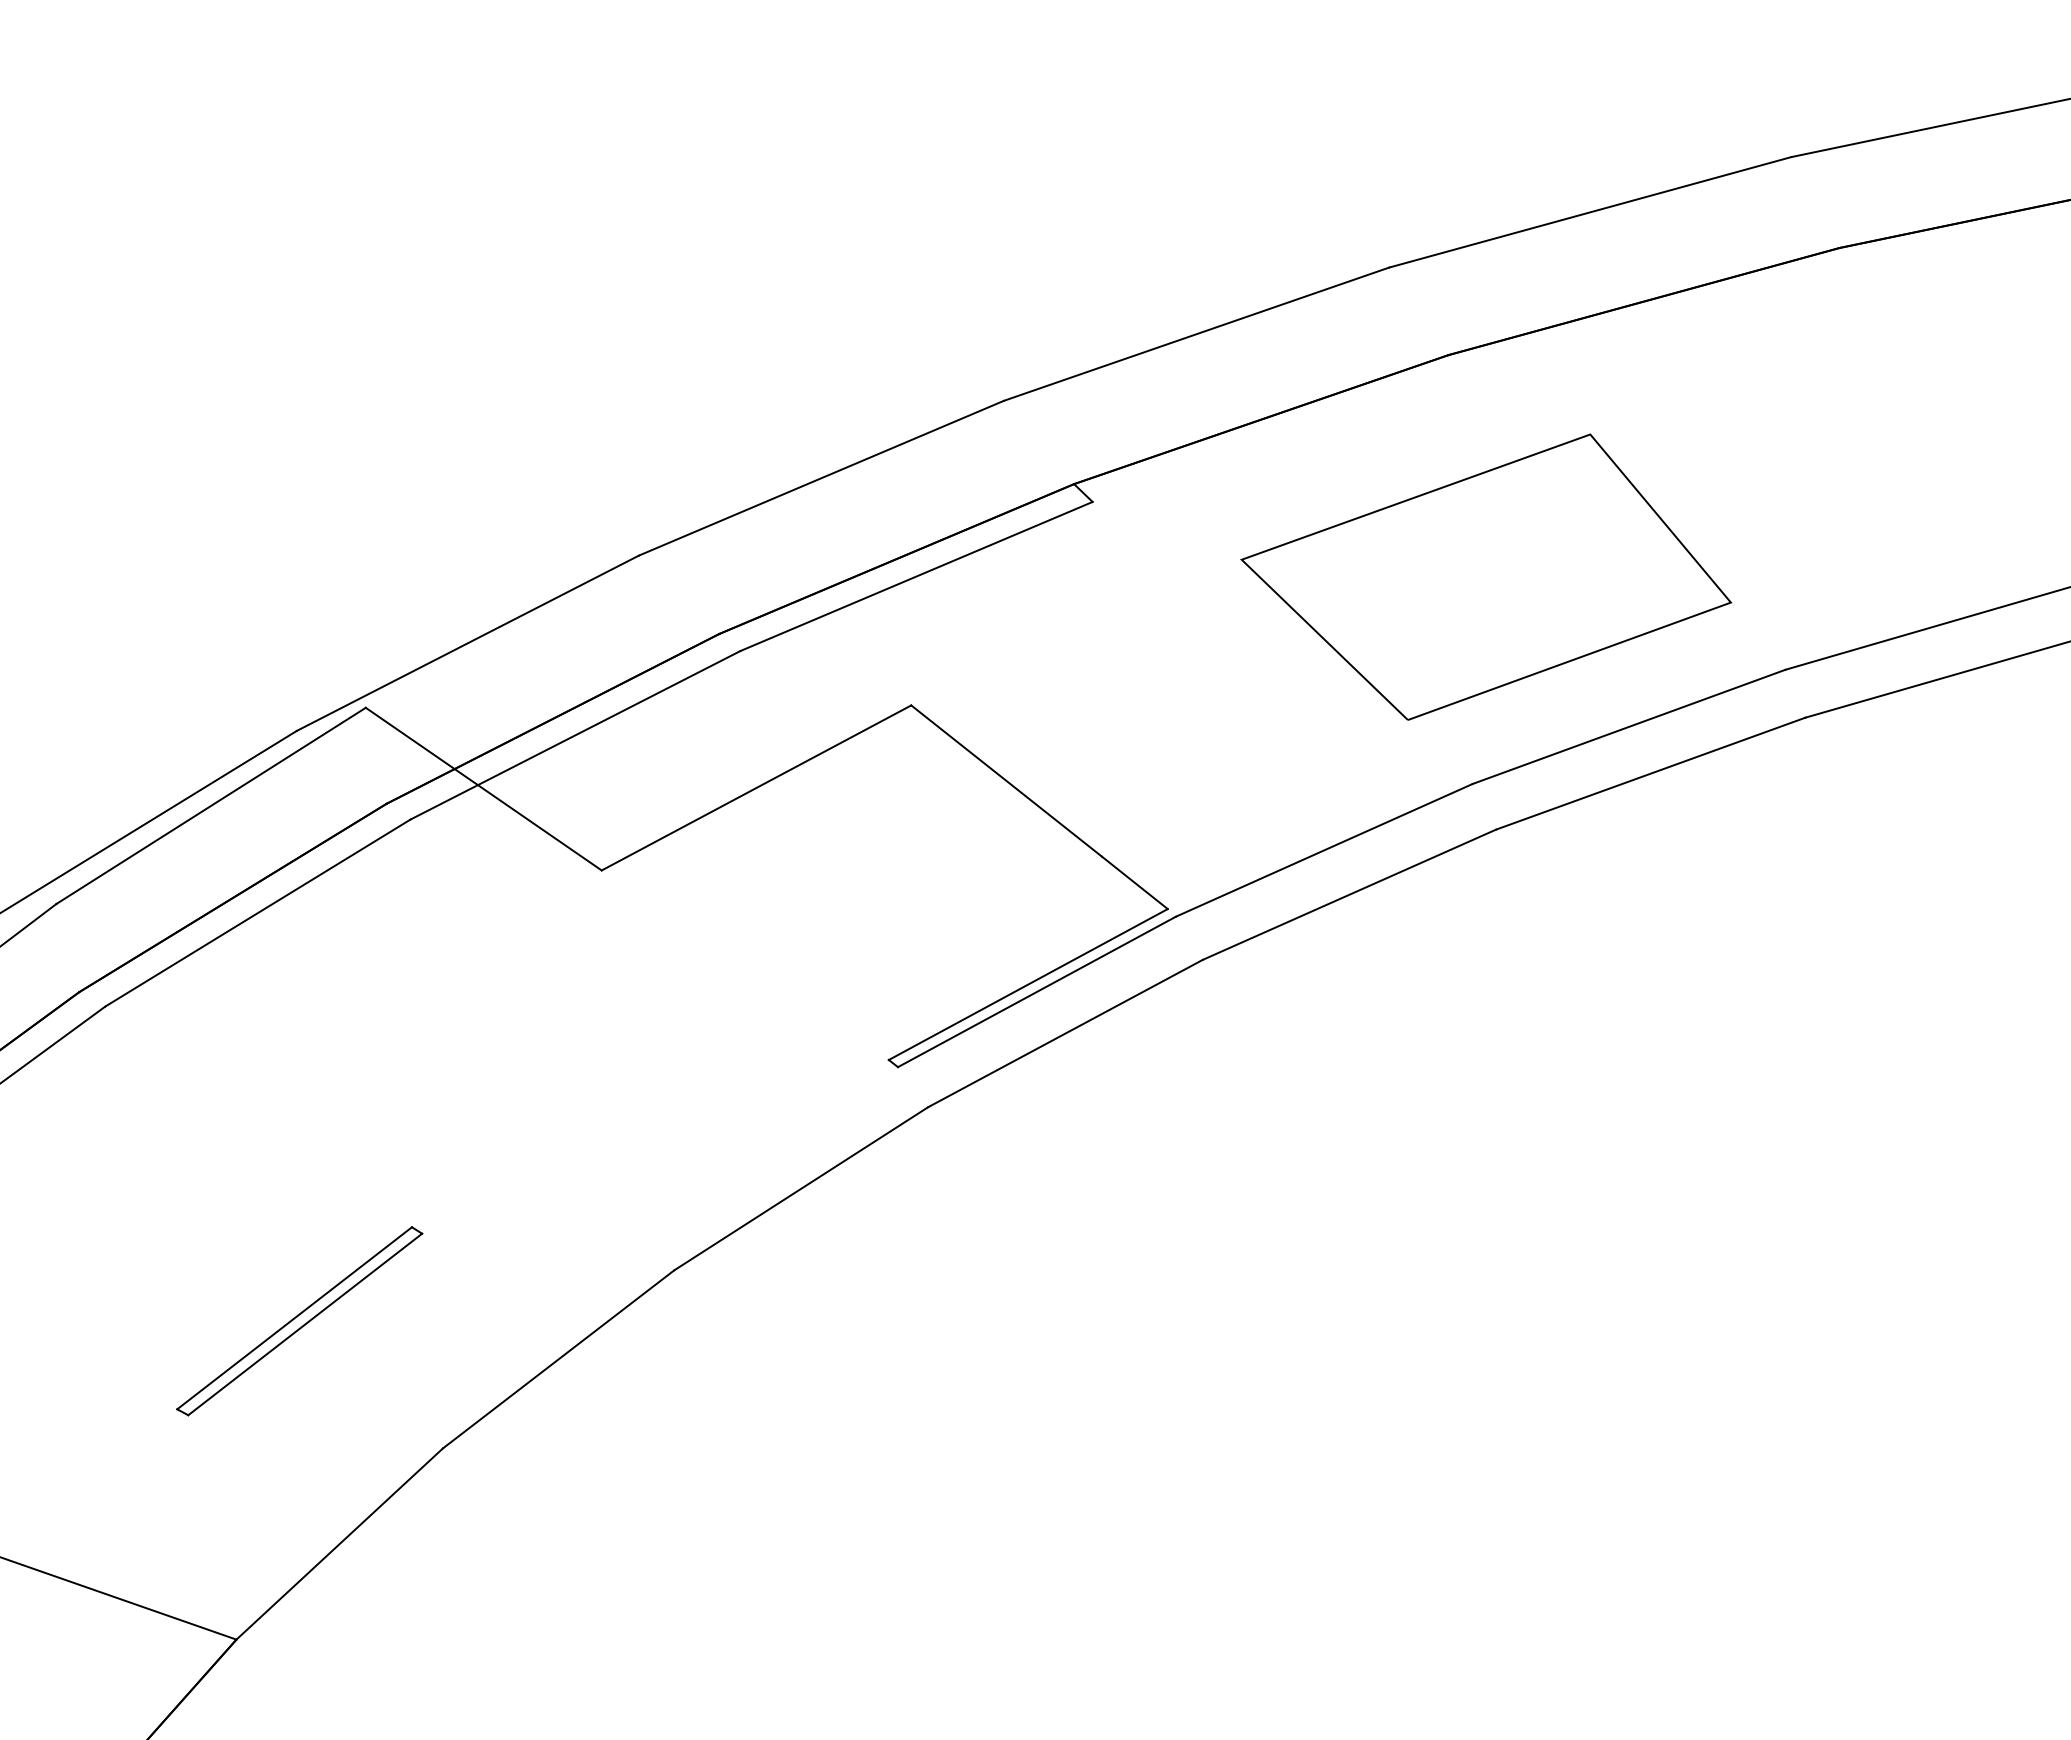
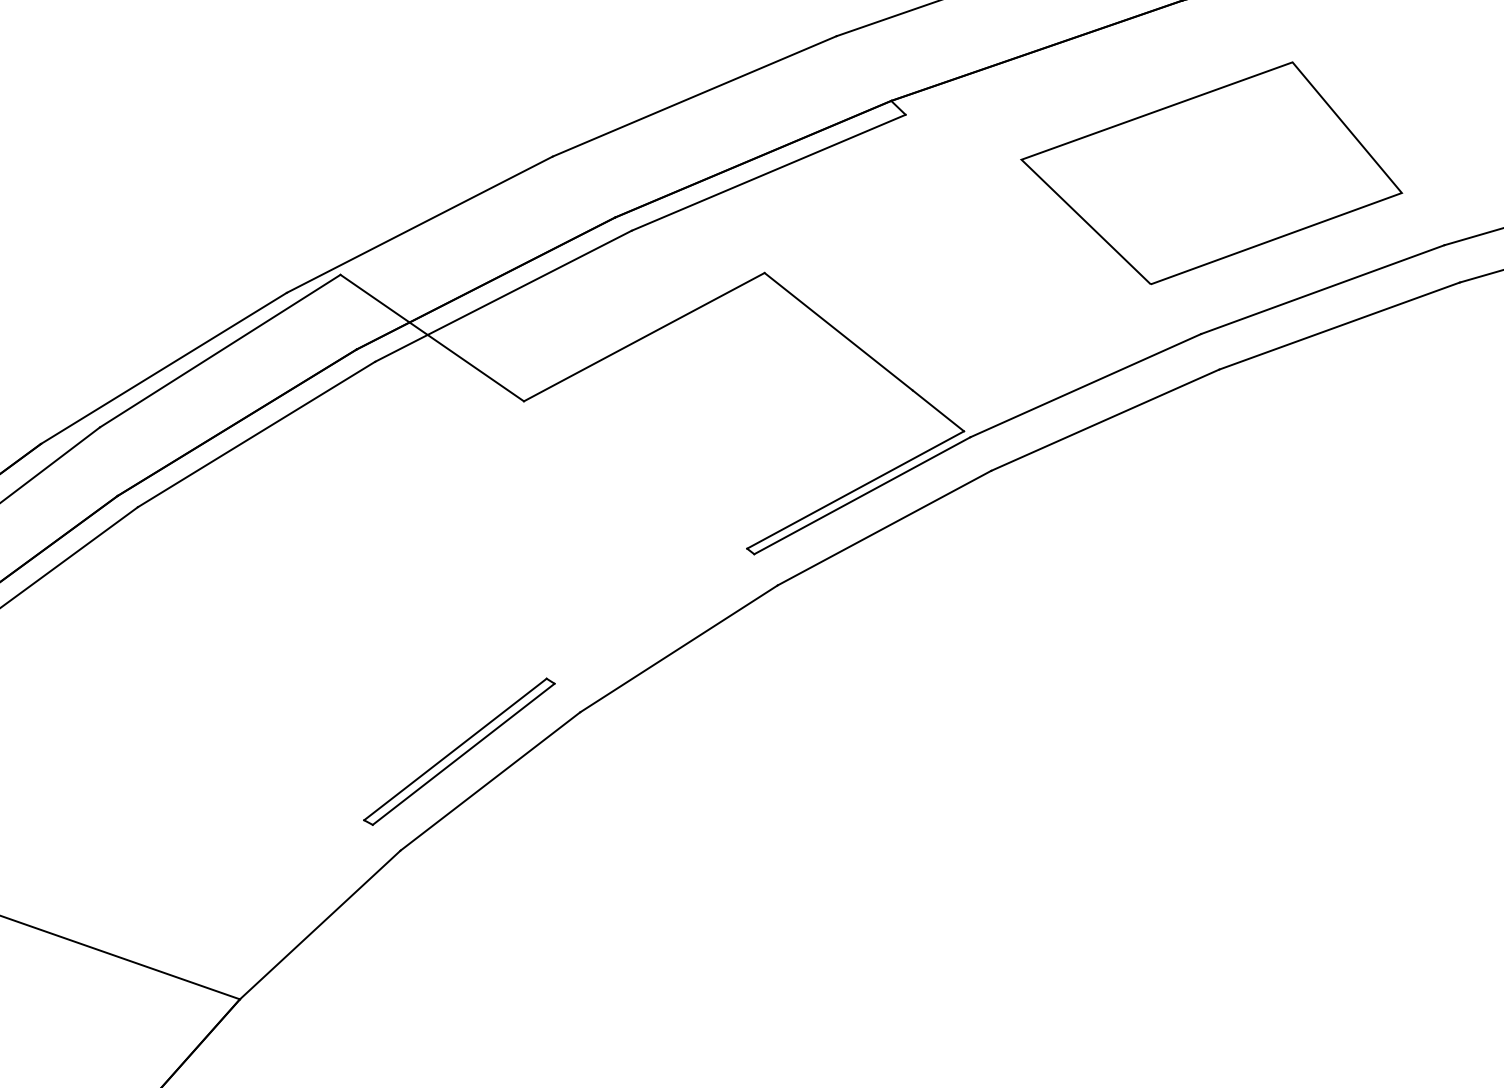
part: (299, 1321) -> (459, 751), moved

